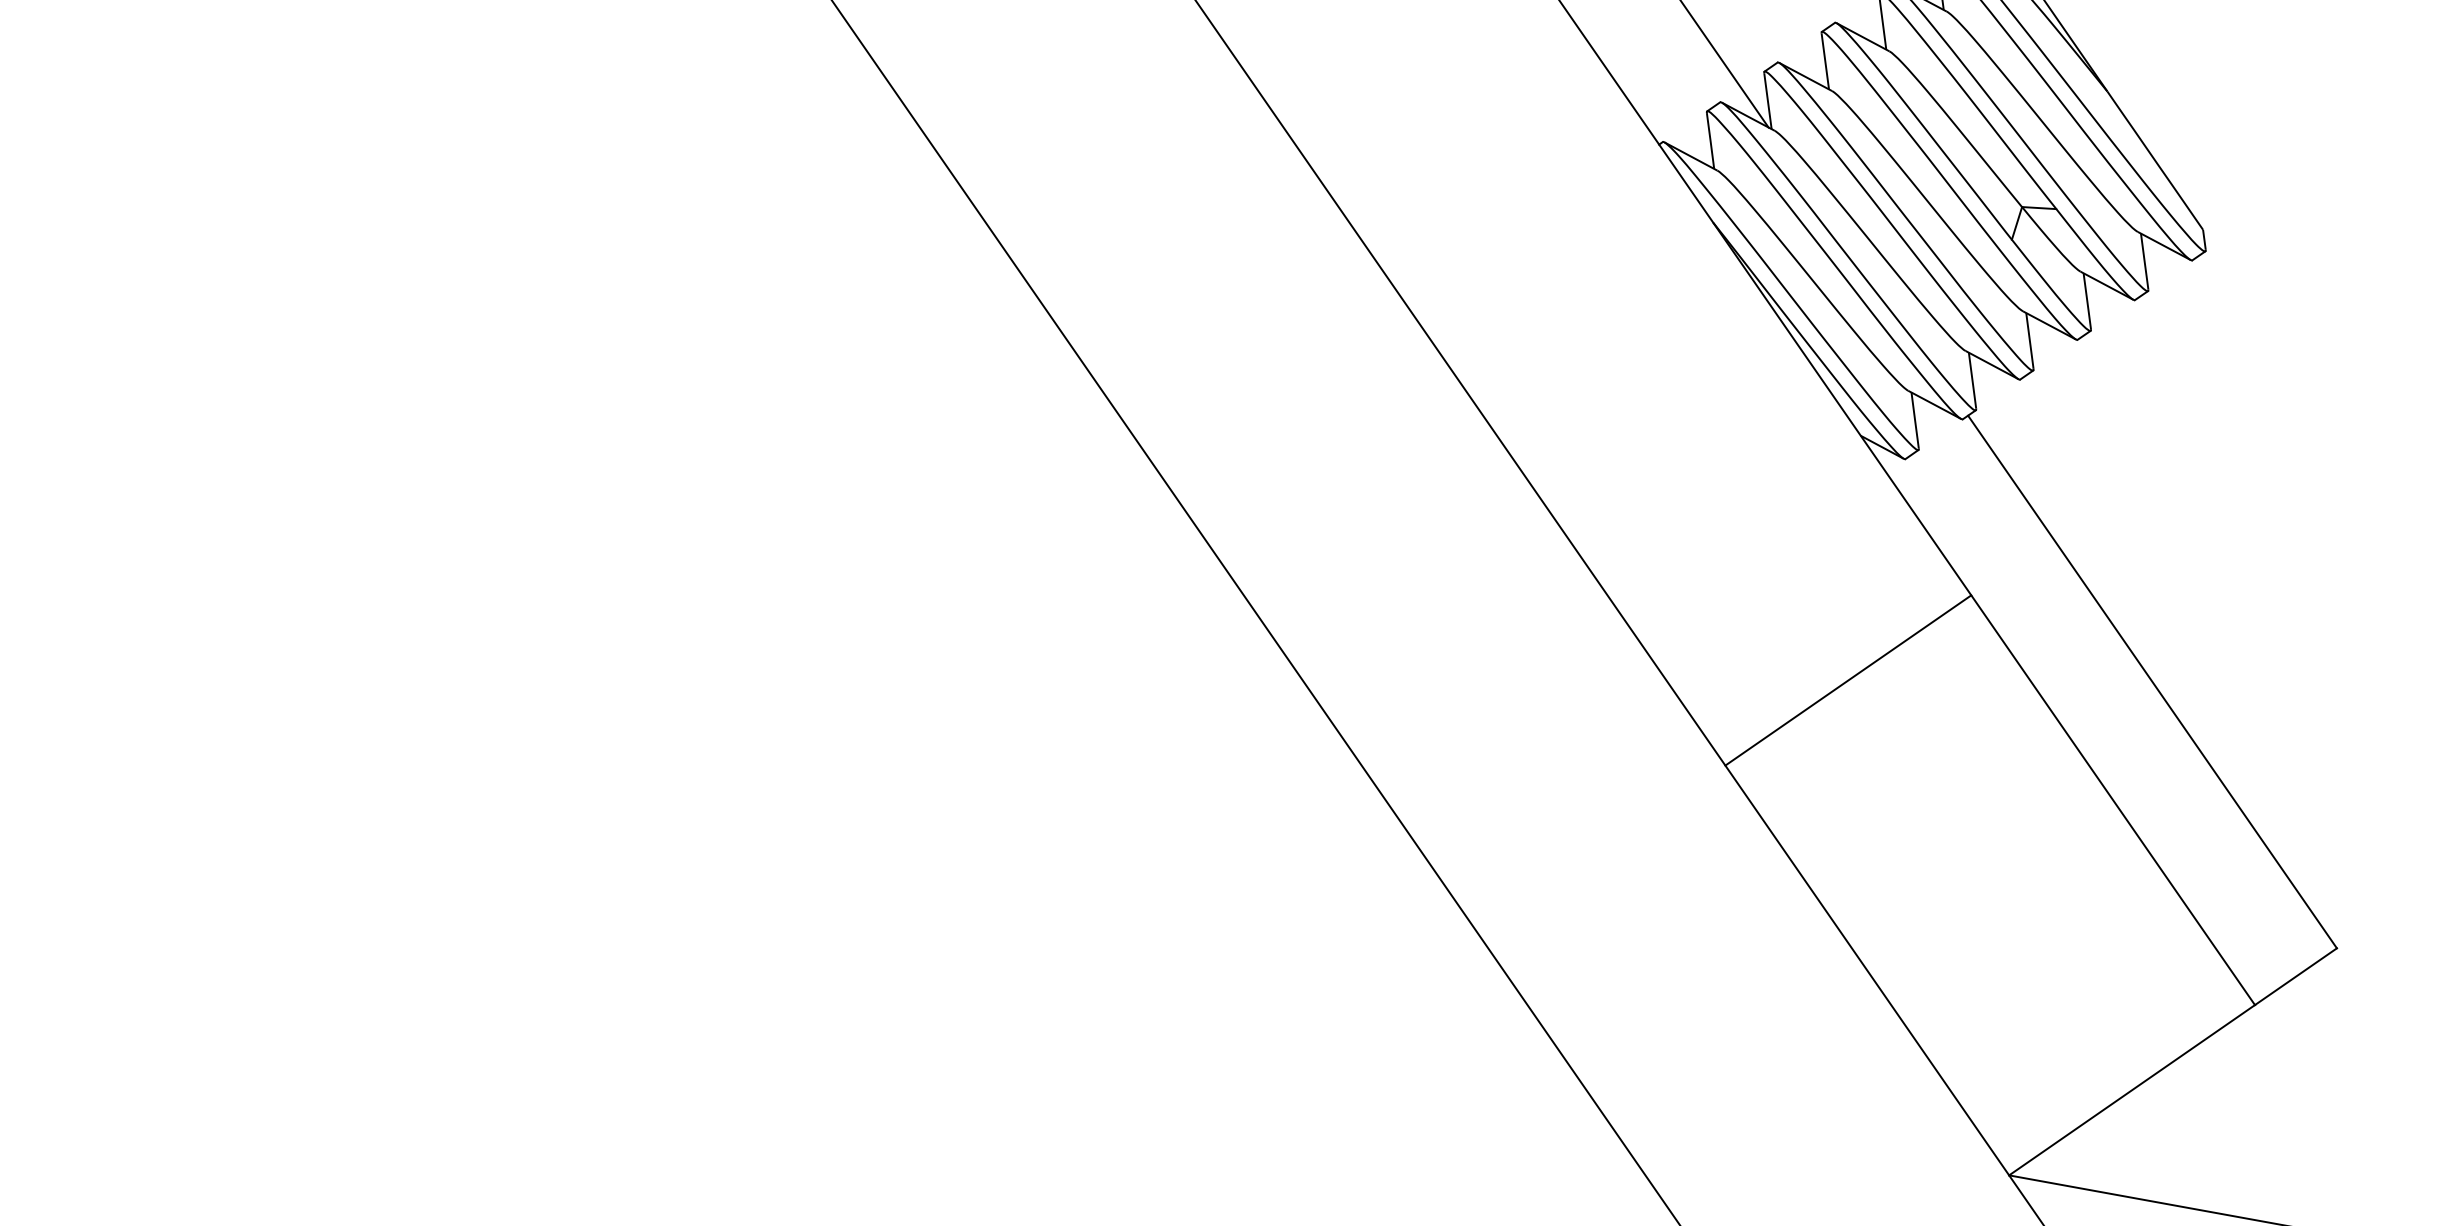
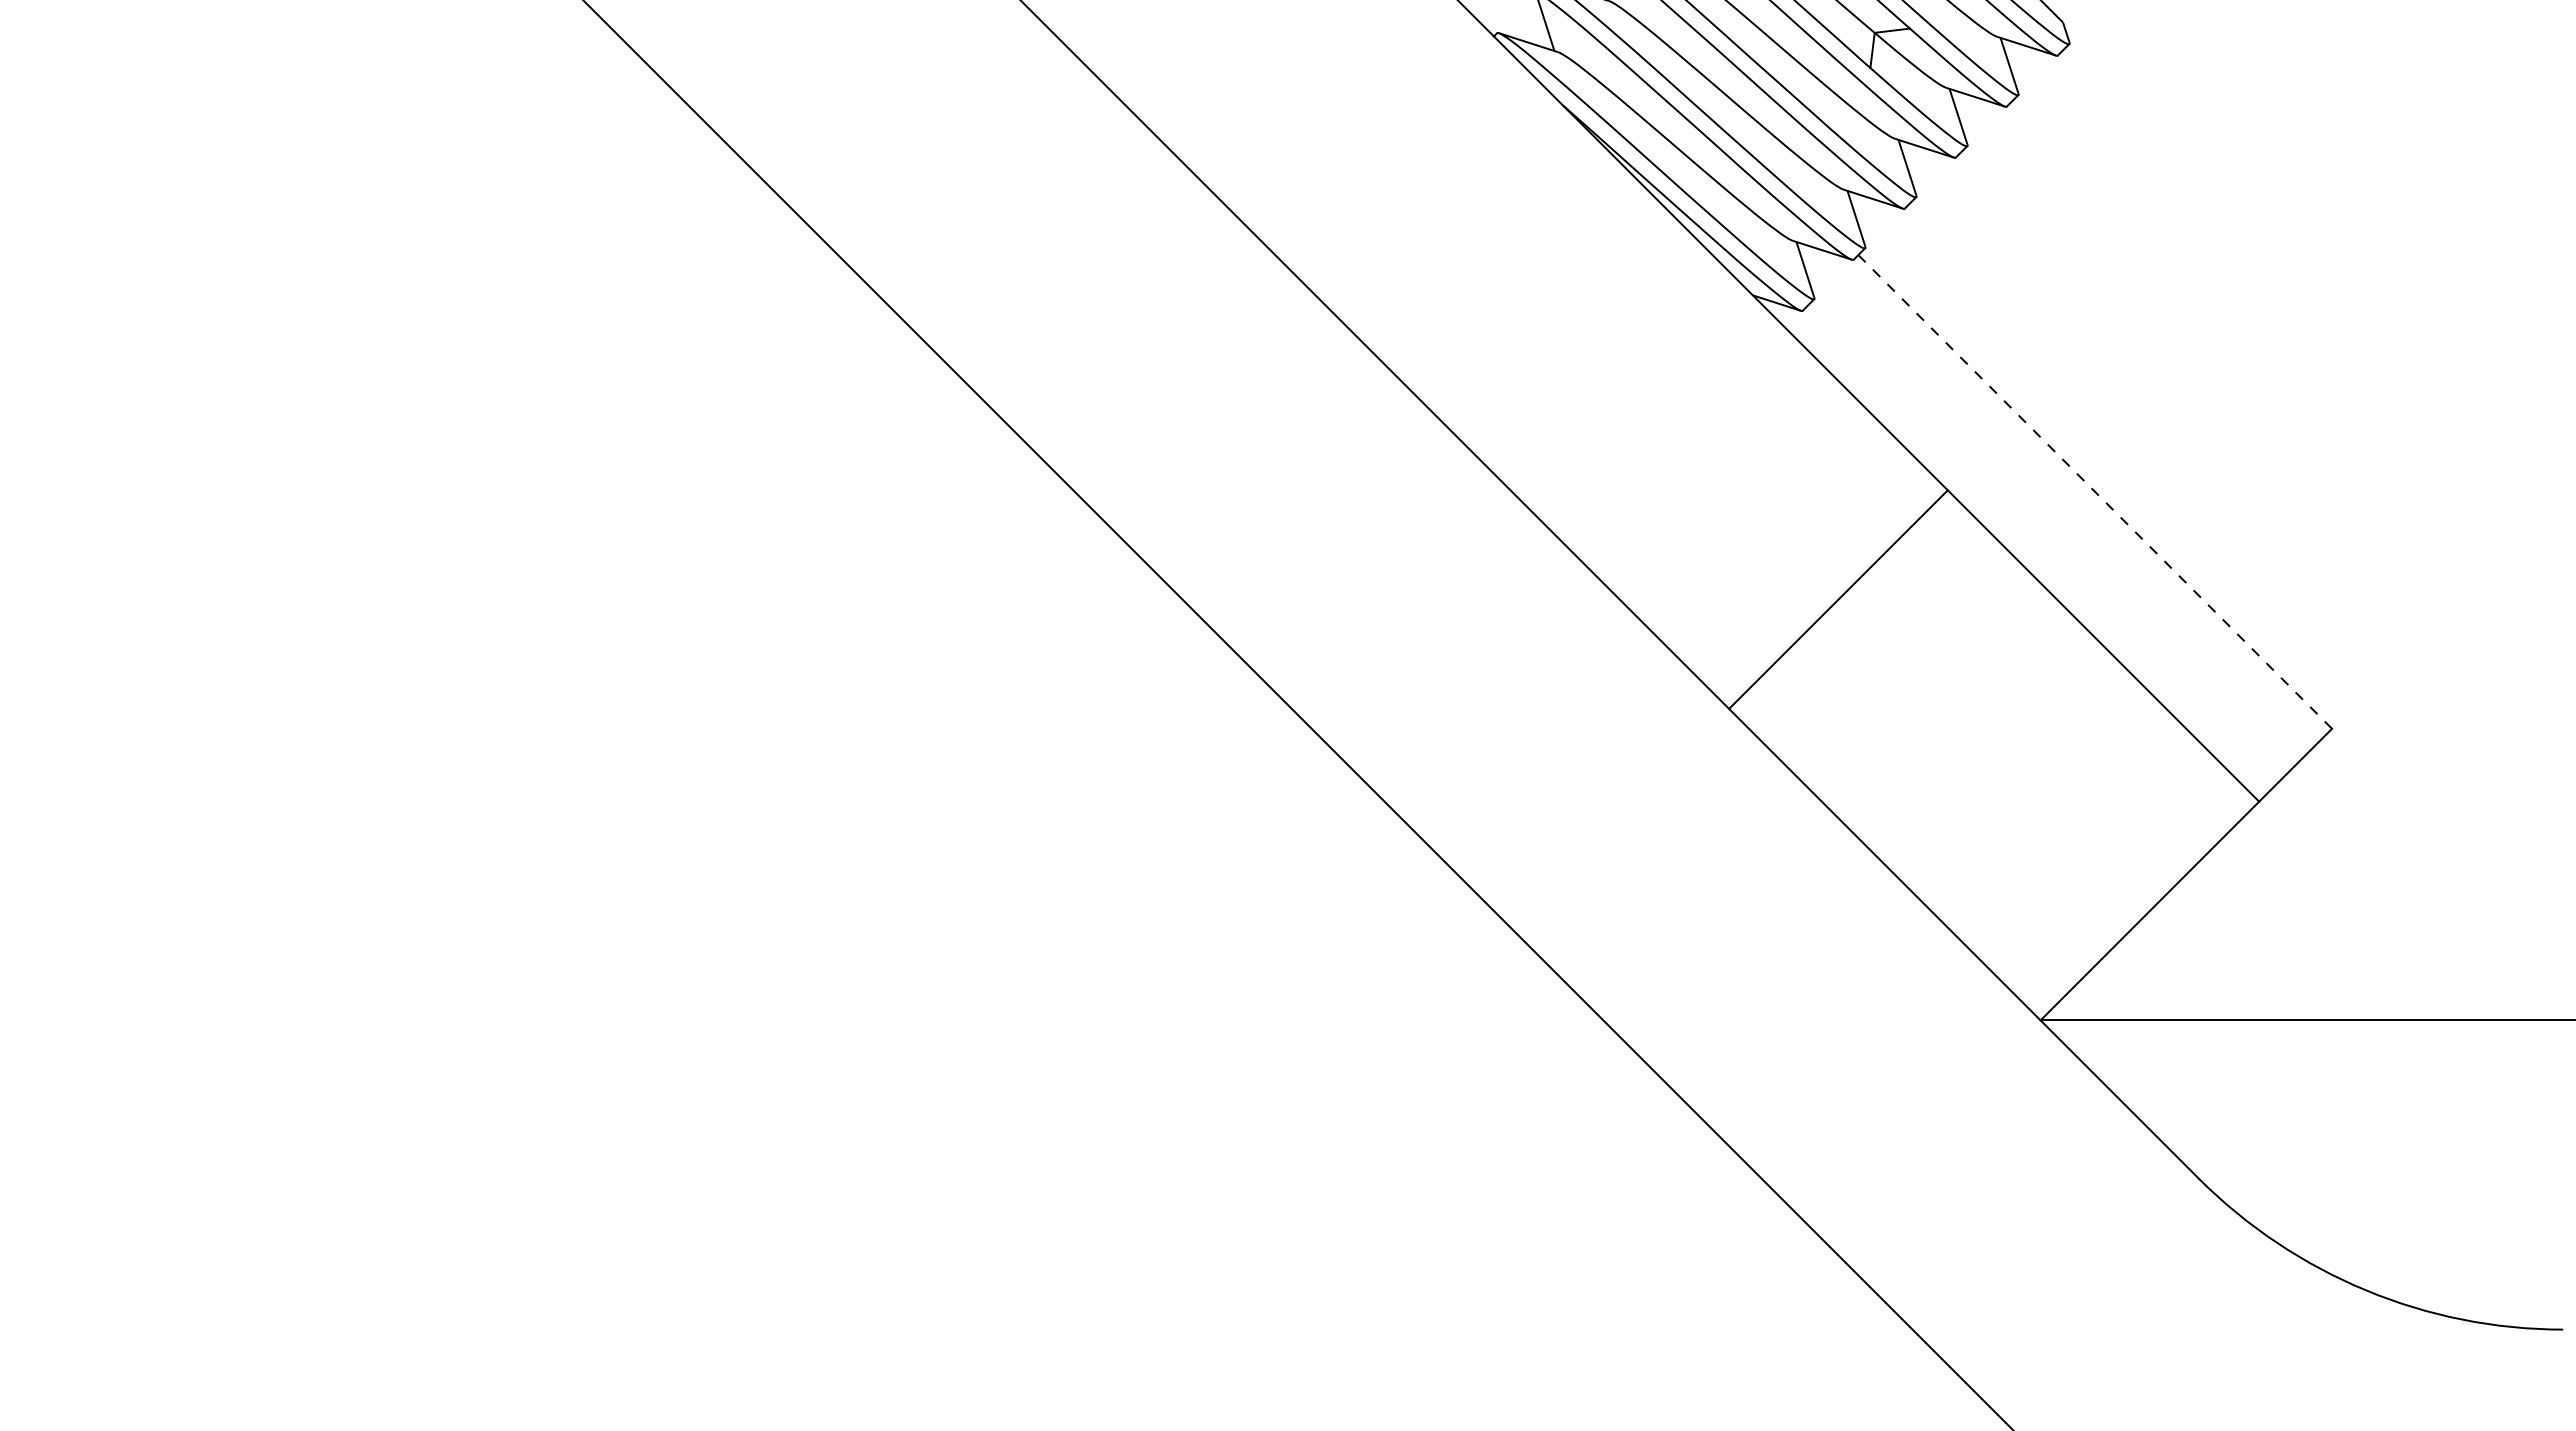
line: (1848, 680) -> (1838, 599), moved
line: (2152, 681) -> (2095, 491), solid -> dashed

